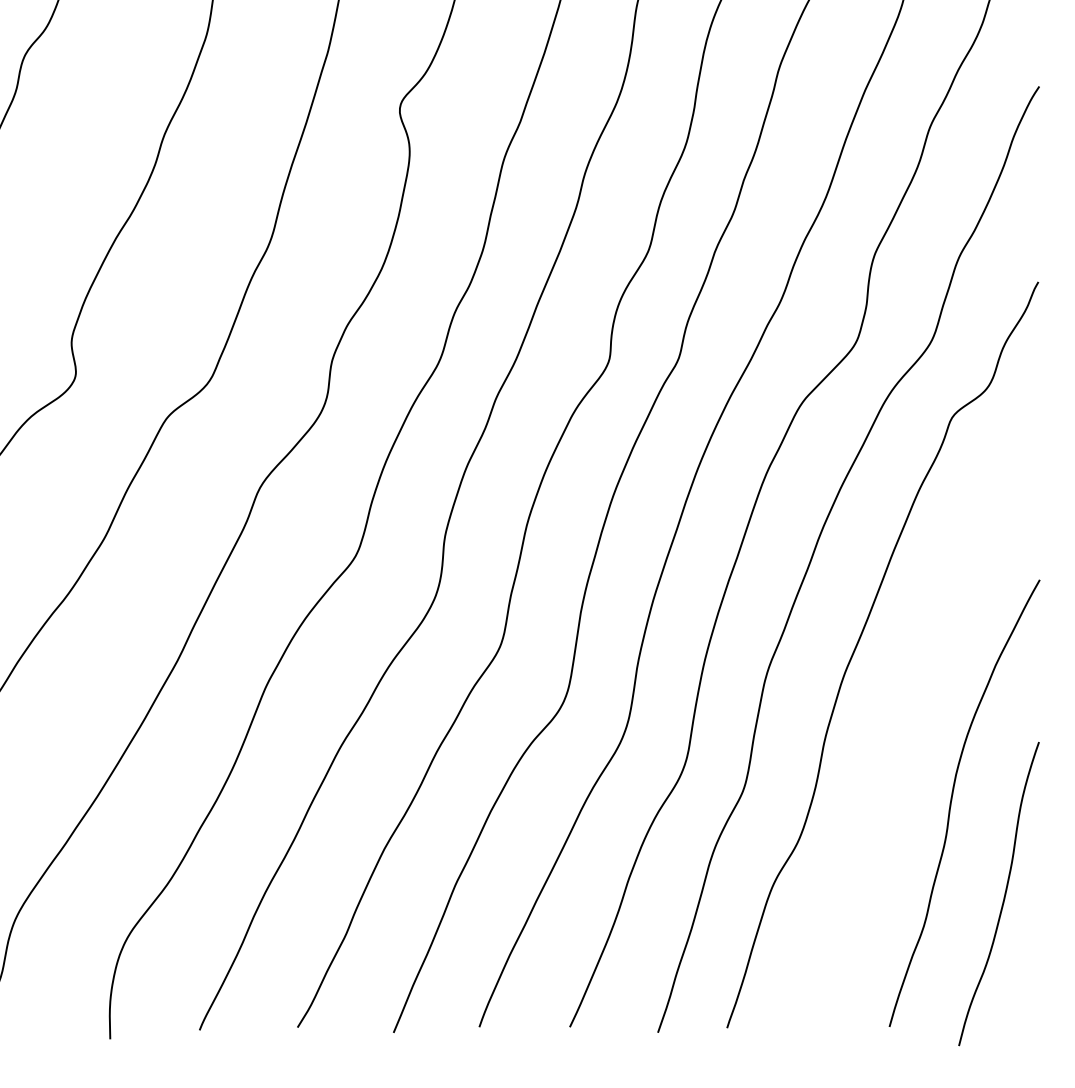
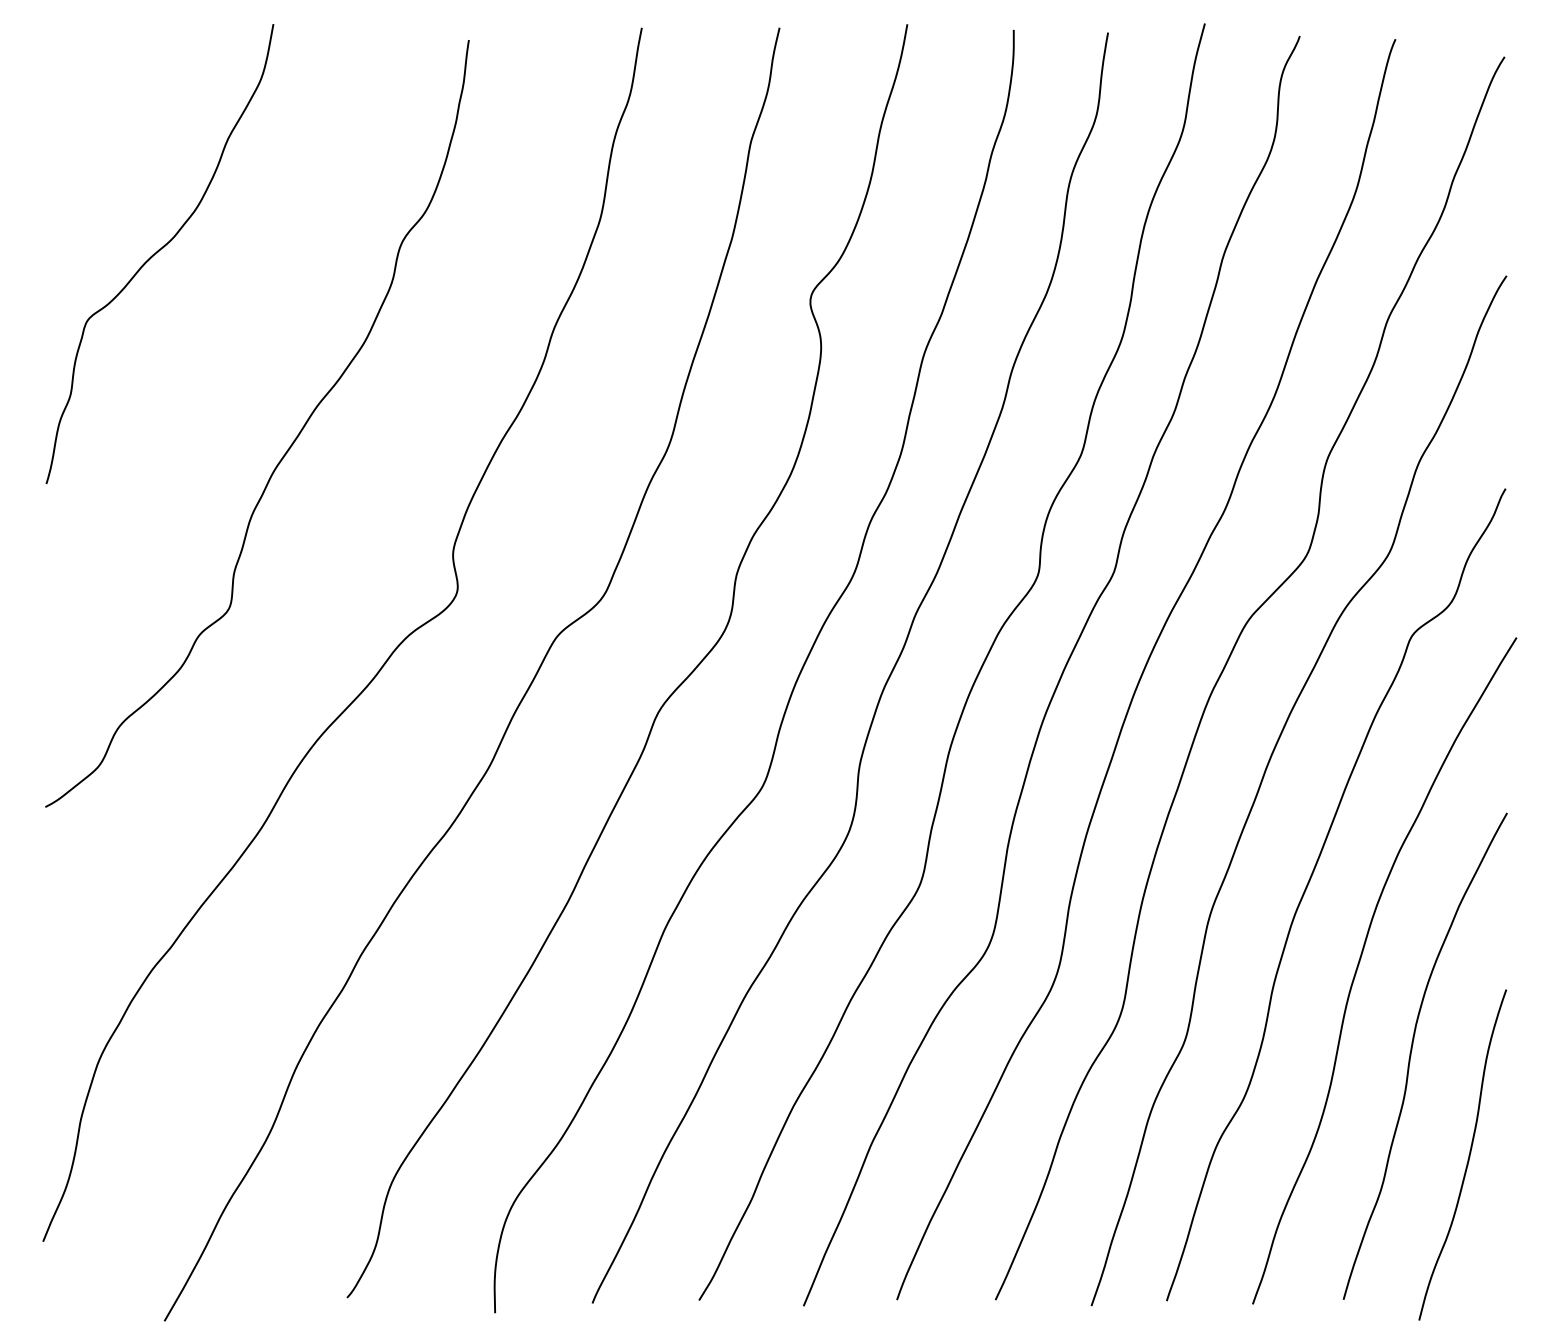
curve: (905, 716) -> (1360, 961), added

